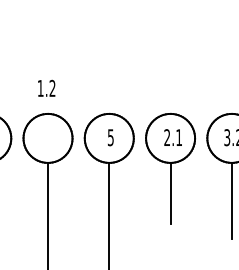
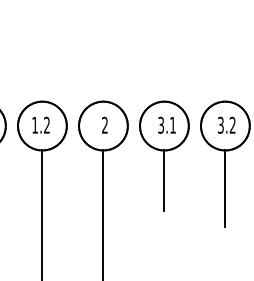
text: (46, 87) -> (40, 124), moved
text: (110, 136) -> (104, 124), 5 -> 2
text: (167, 137) -> (161, 125), 2.1 -> 3.1

